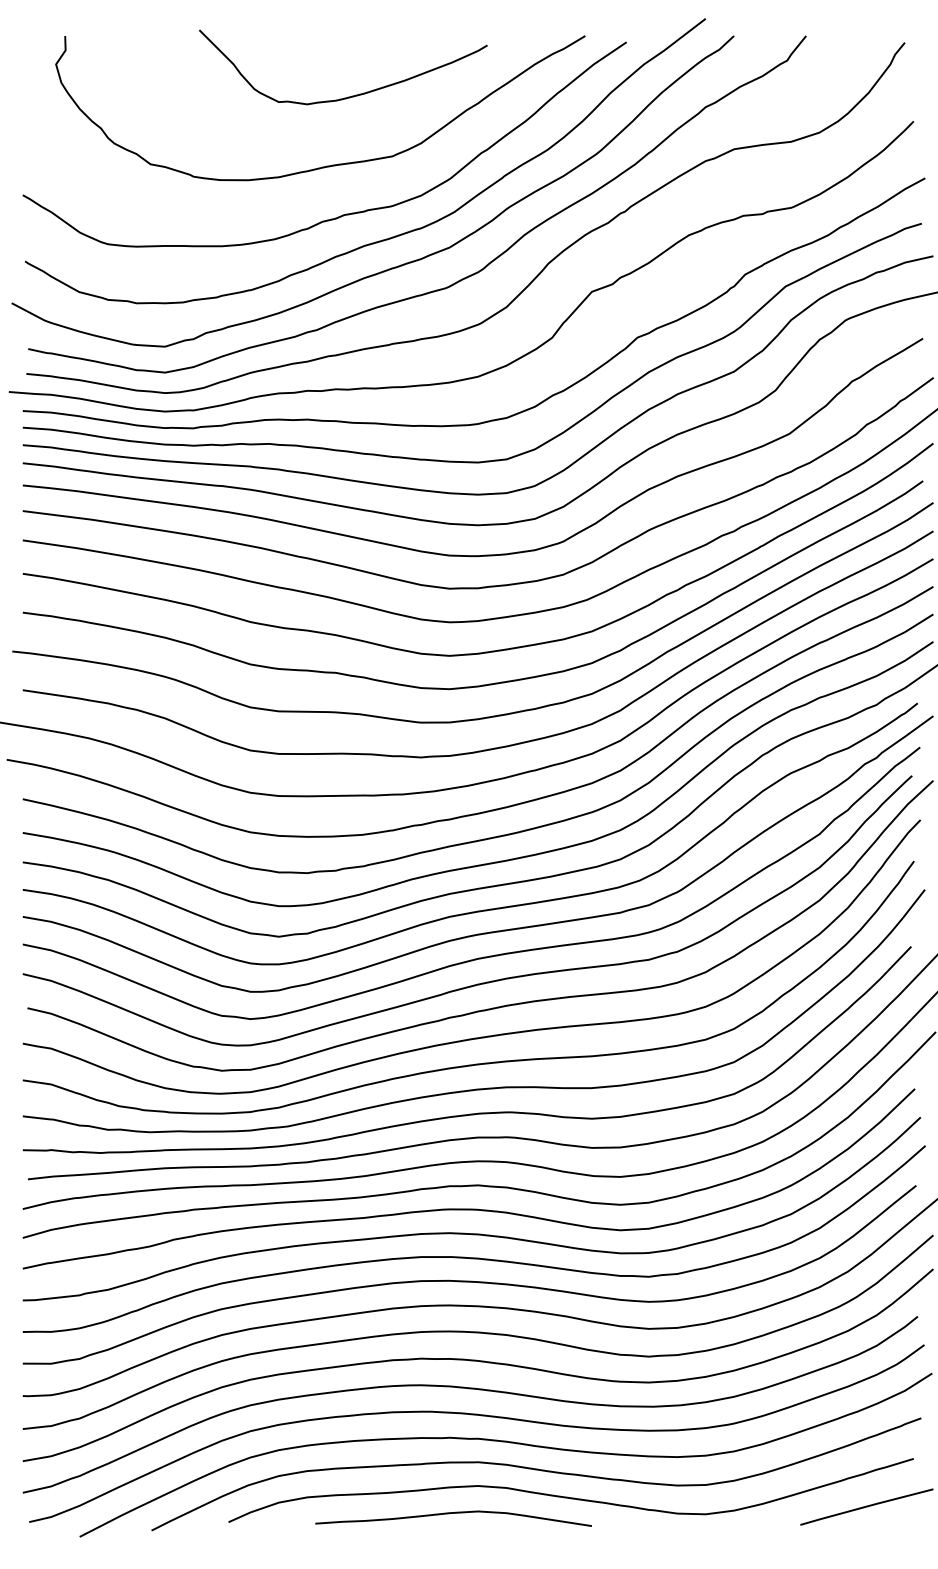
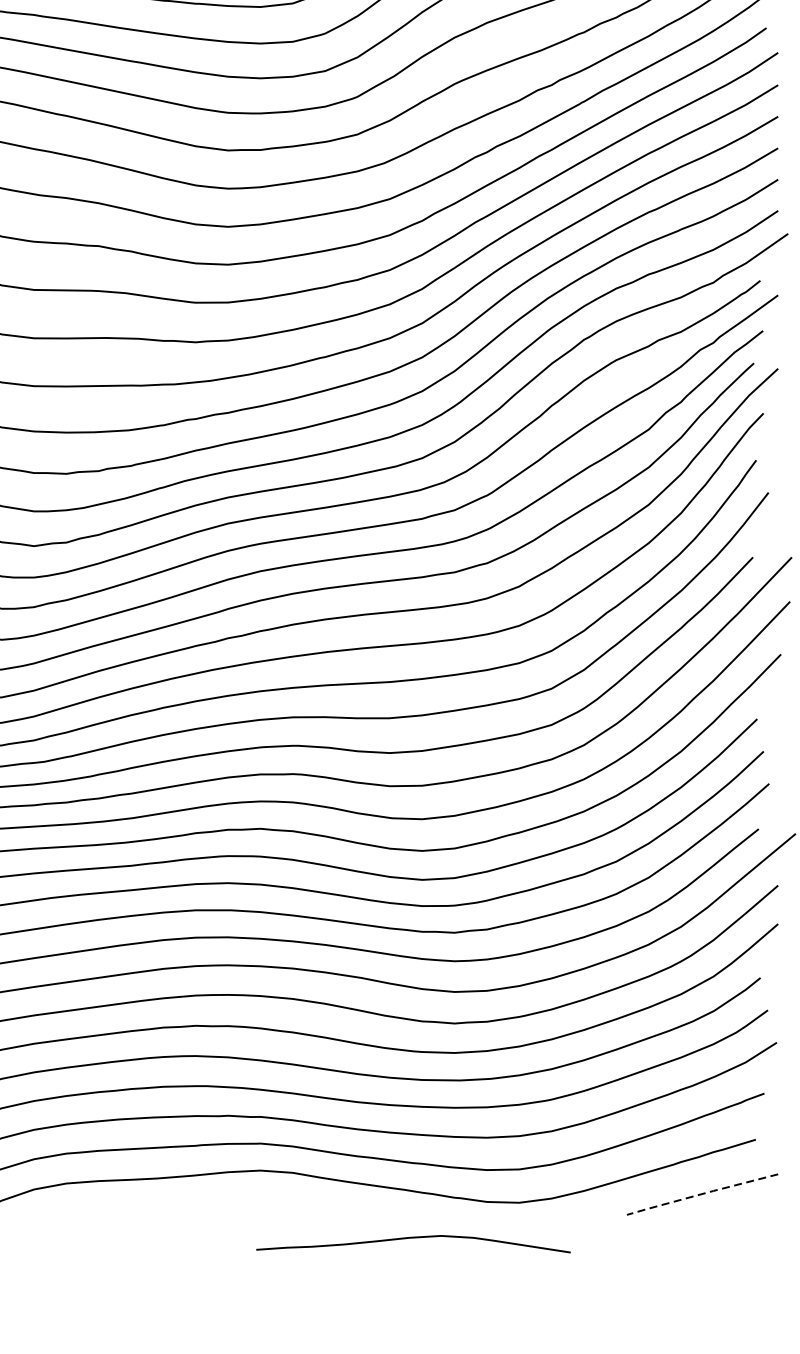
line: (866, 1506) -> (702, 1193), solid -> dashed
curve: (453, 1513) -> (413, 1238), moved

